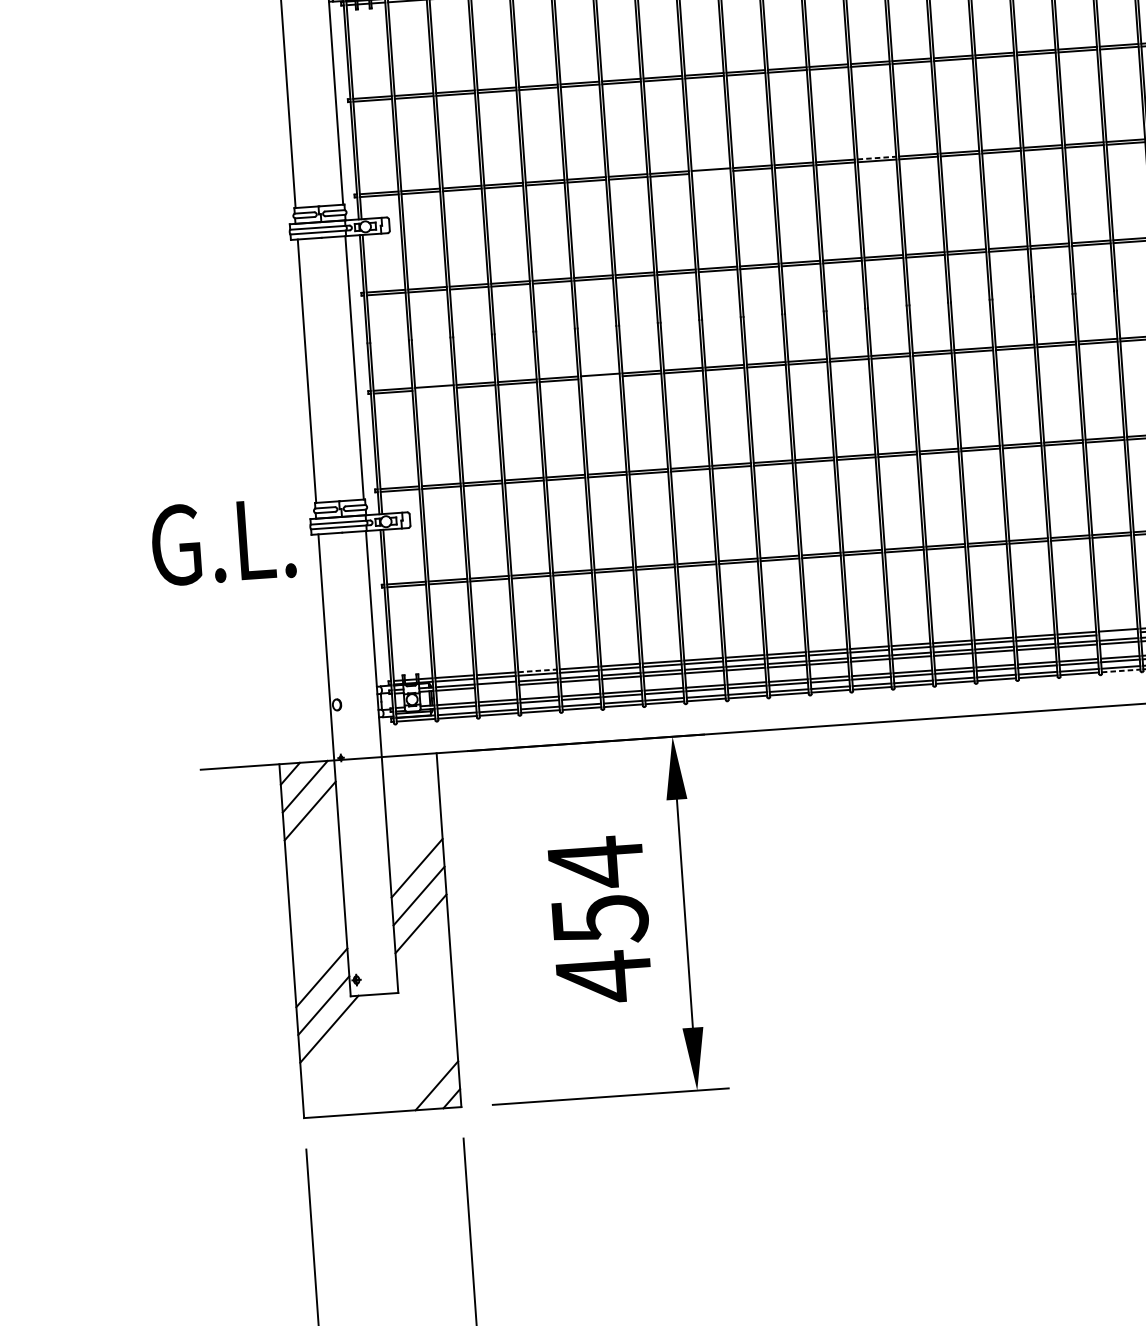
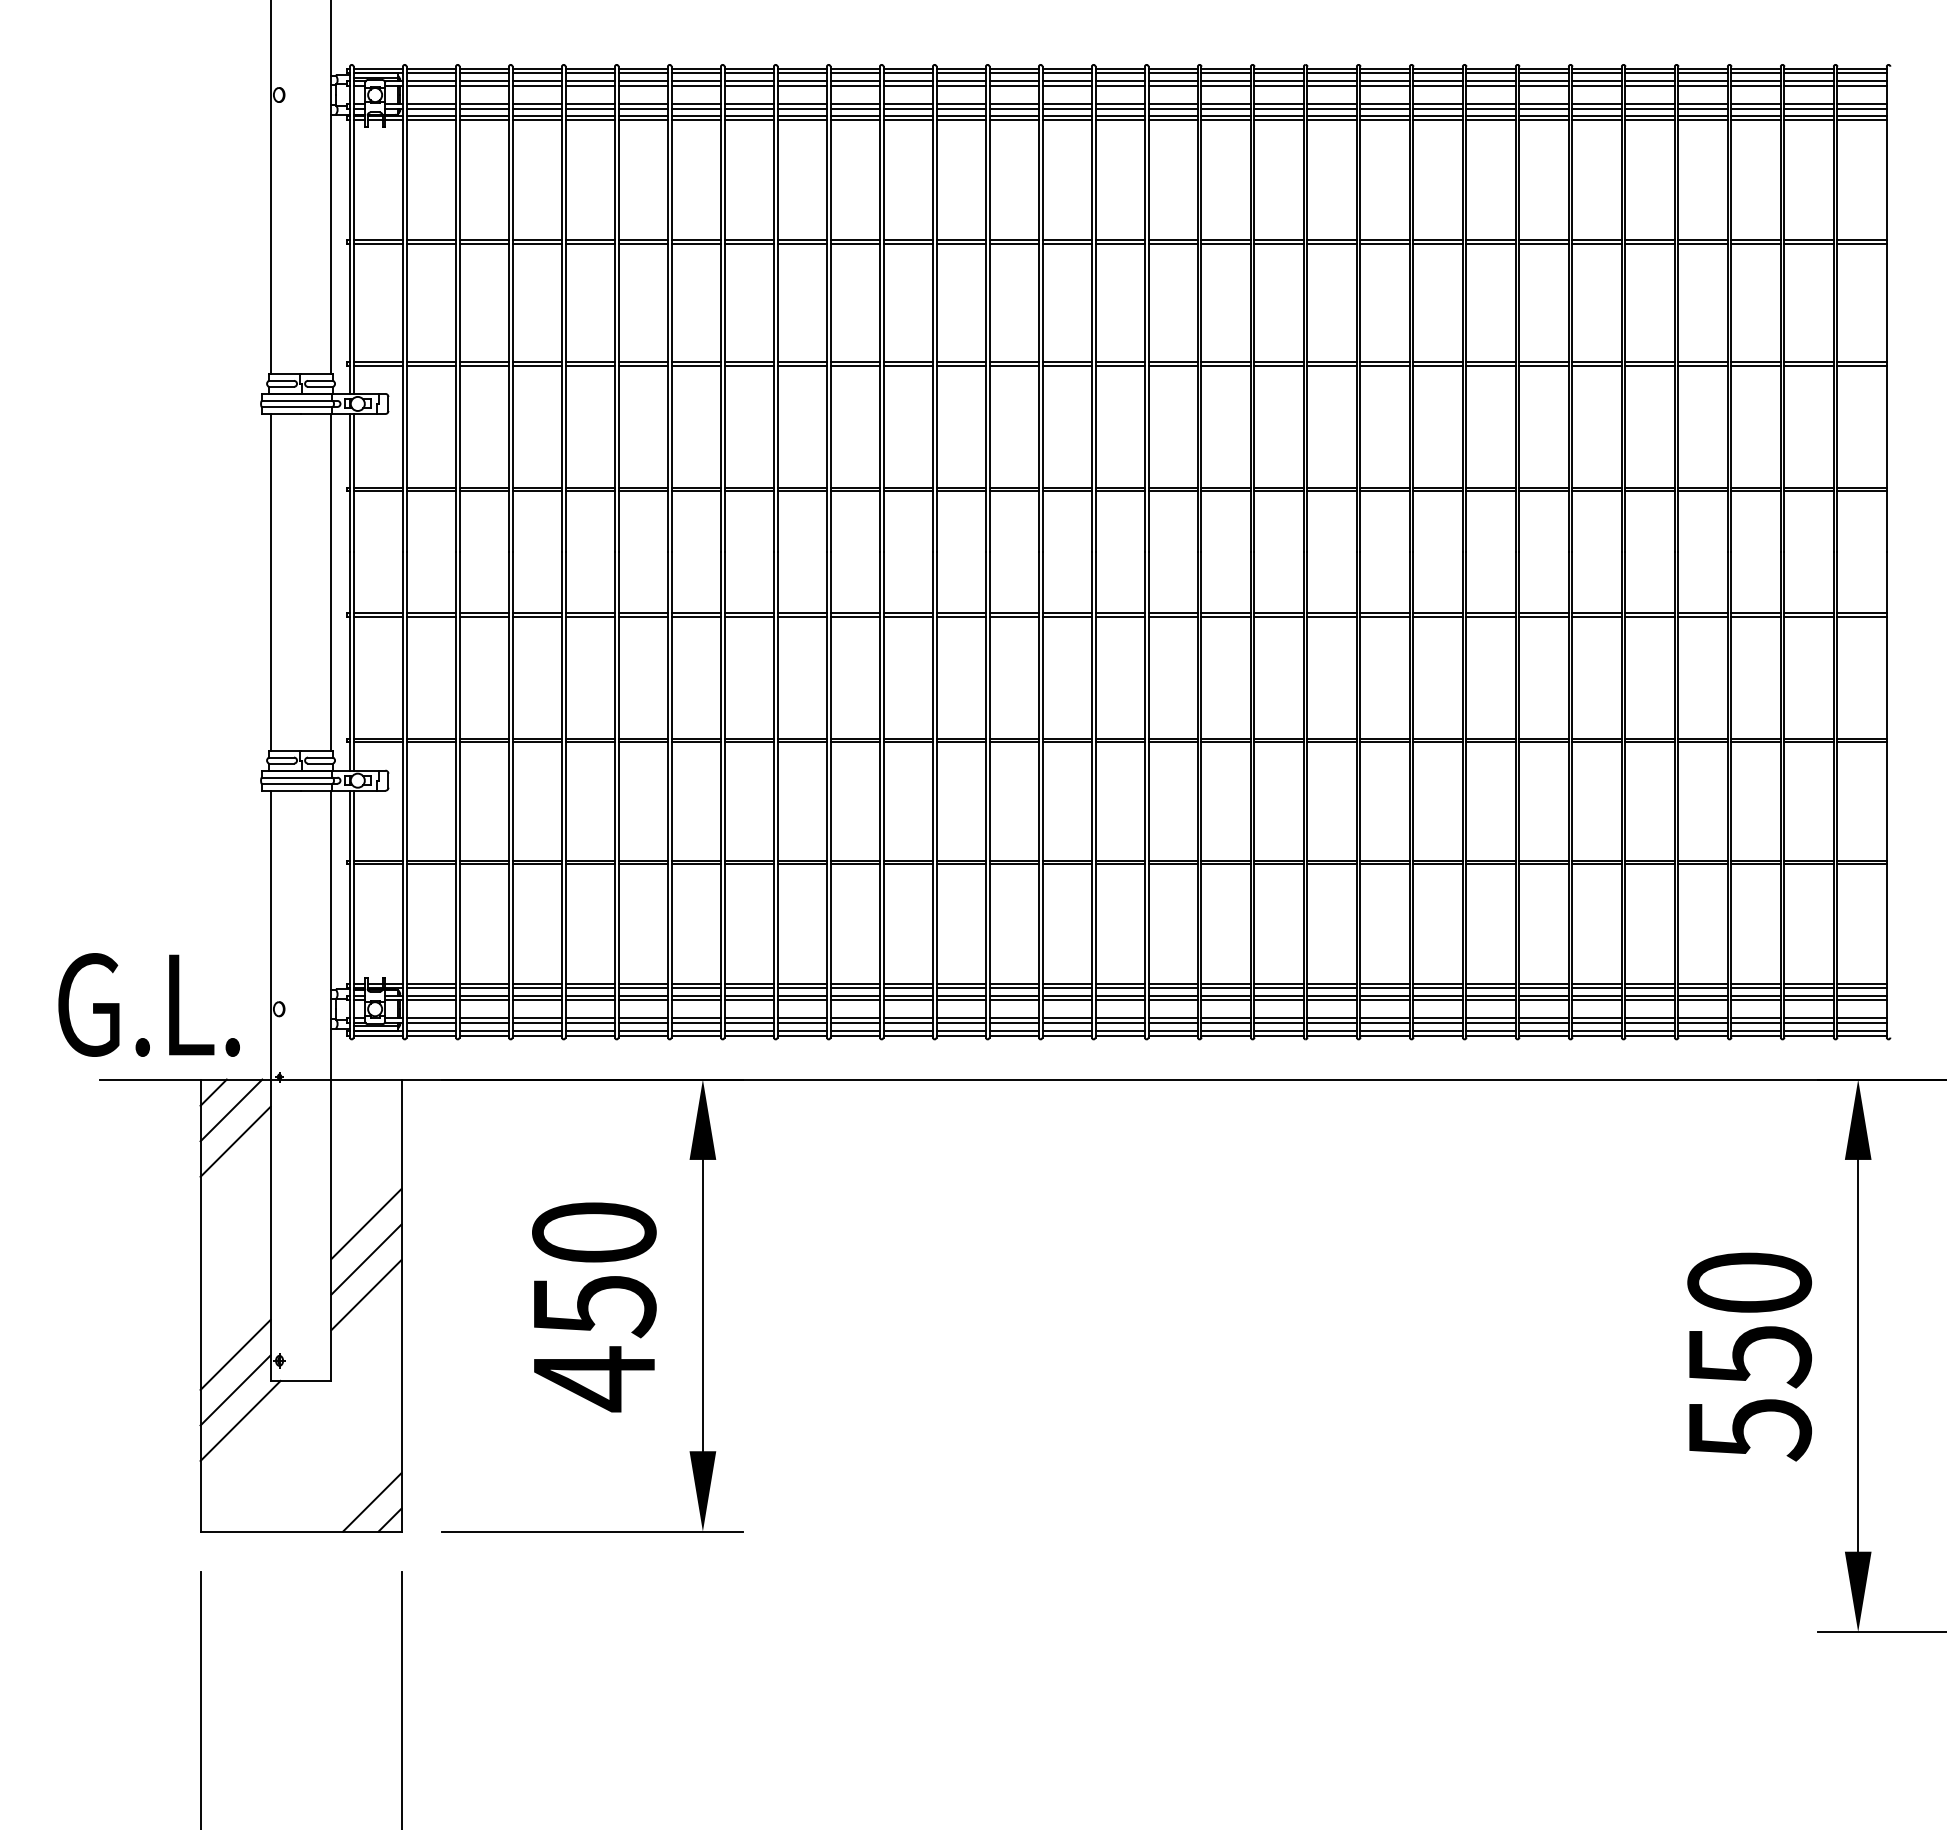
line: (877, 157) -> (1014, 361), dashed -> solid
line: (710, 172) -> (801, 365), added
line: (599, 377) -> (642, 616), added
line: (433, 389) -> (430, 616), added
text: (222, 541) -> (148, 1004), moved
line: (1118, 633) -> (1278, 988), added
line: (537, 670) -> (537, 983), dashed -> solid
line: (1121, 670) -> (1279, 1035), dashed -> solid
line: (496, 686) -> (483, 1000), added
text: (596, 863) -> (594, 1233), 454 -> 450

